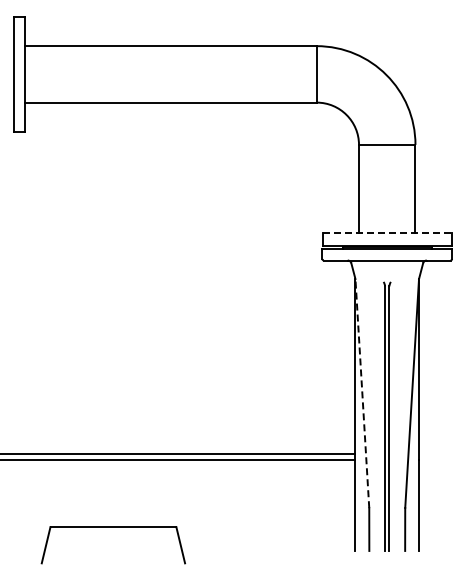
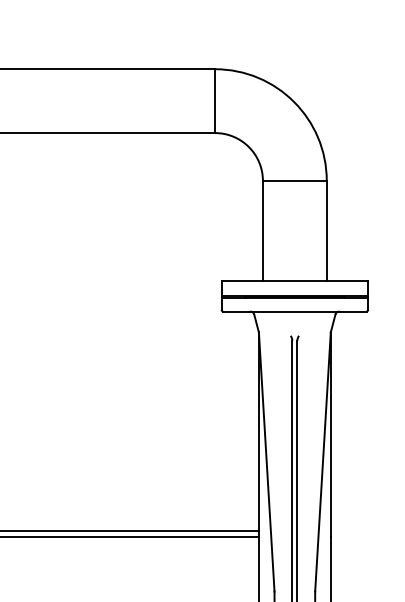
line: (387, 233) -> (295, 281), dashed -> solid
line: (362, 393) -> (266, 461), dashed -> solid

